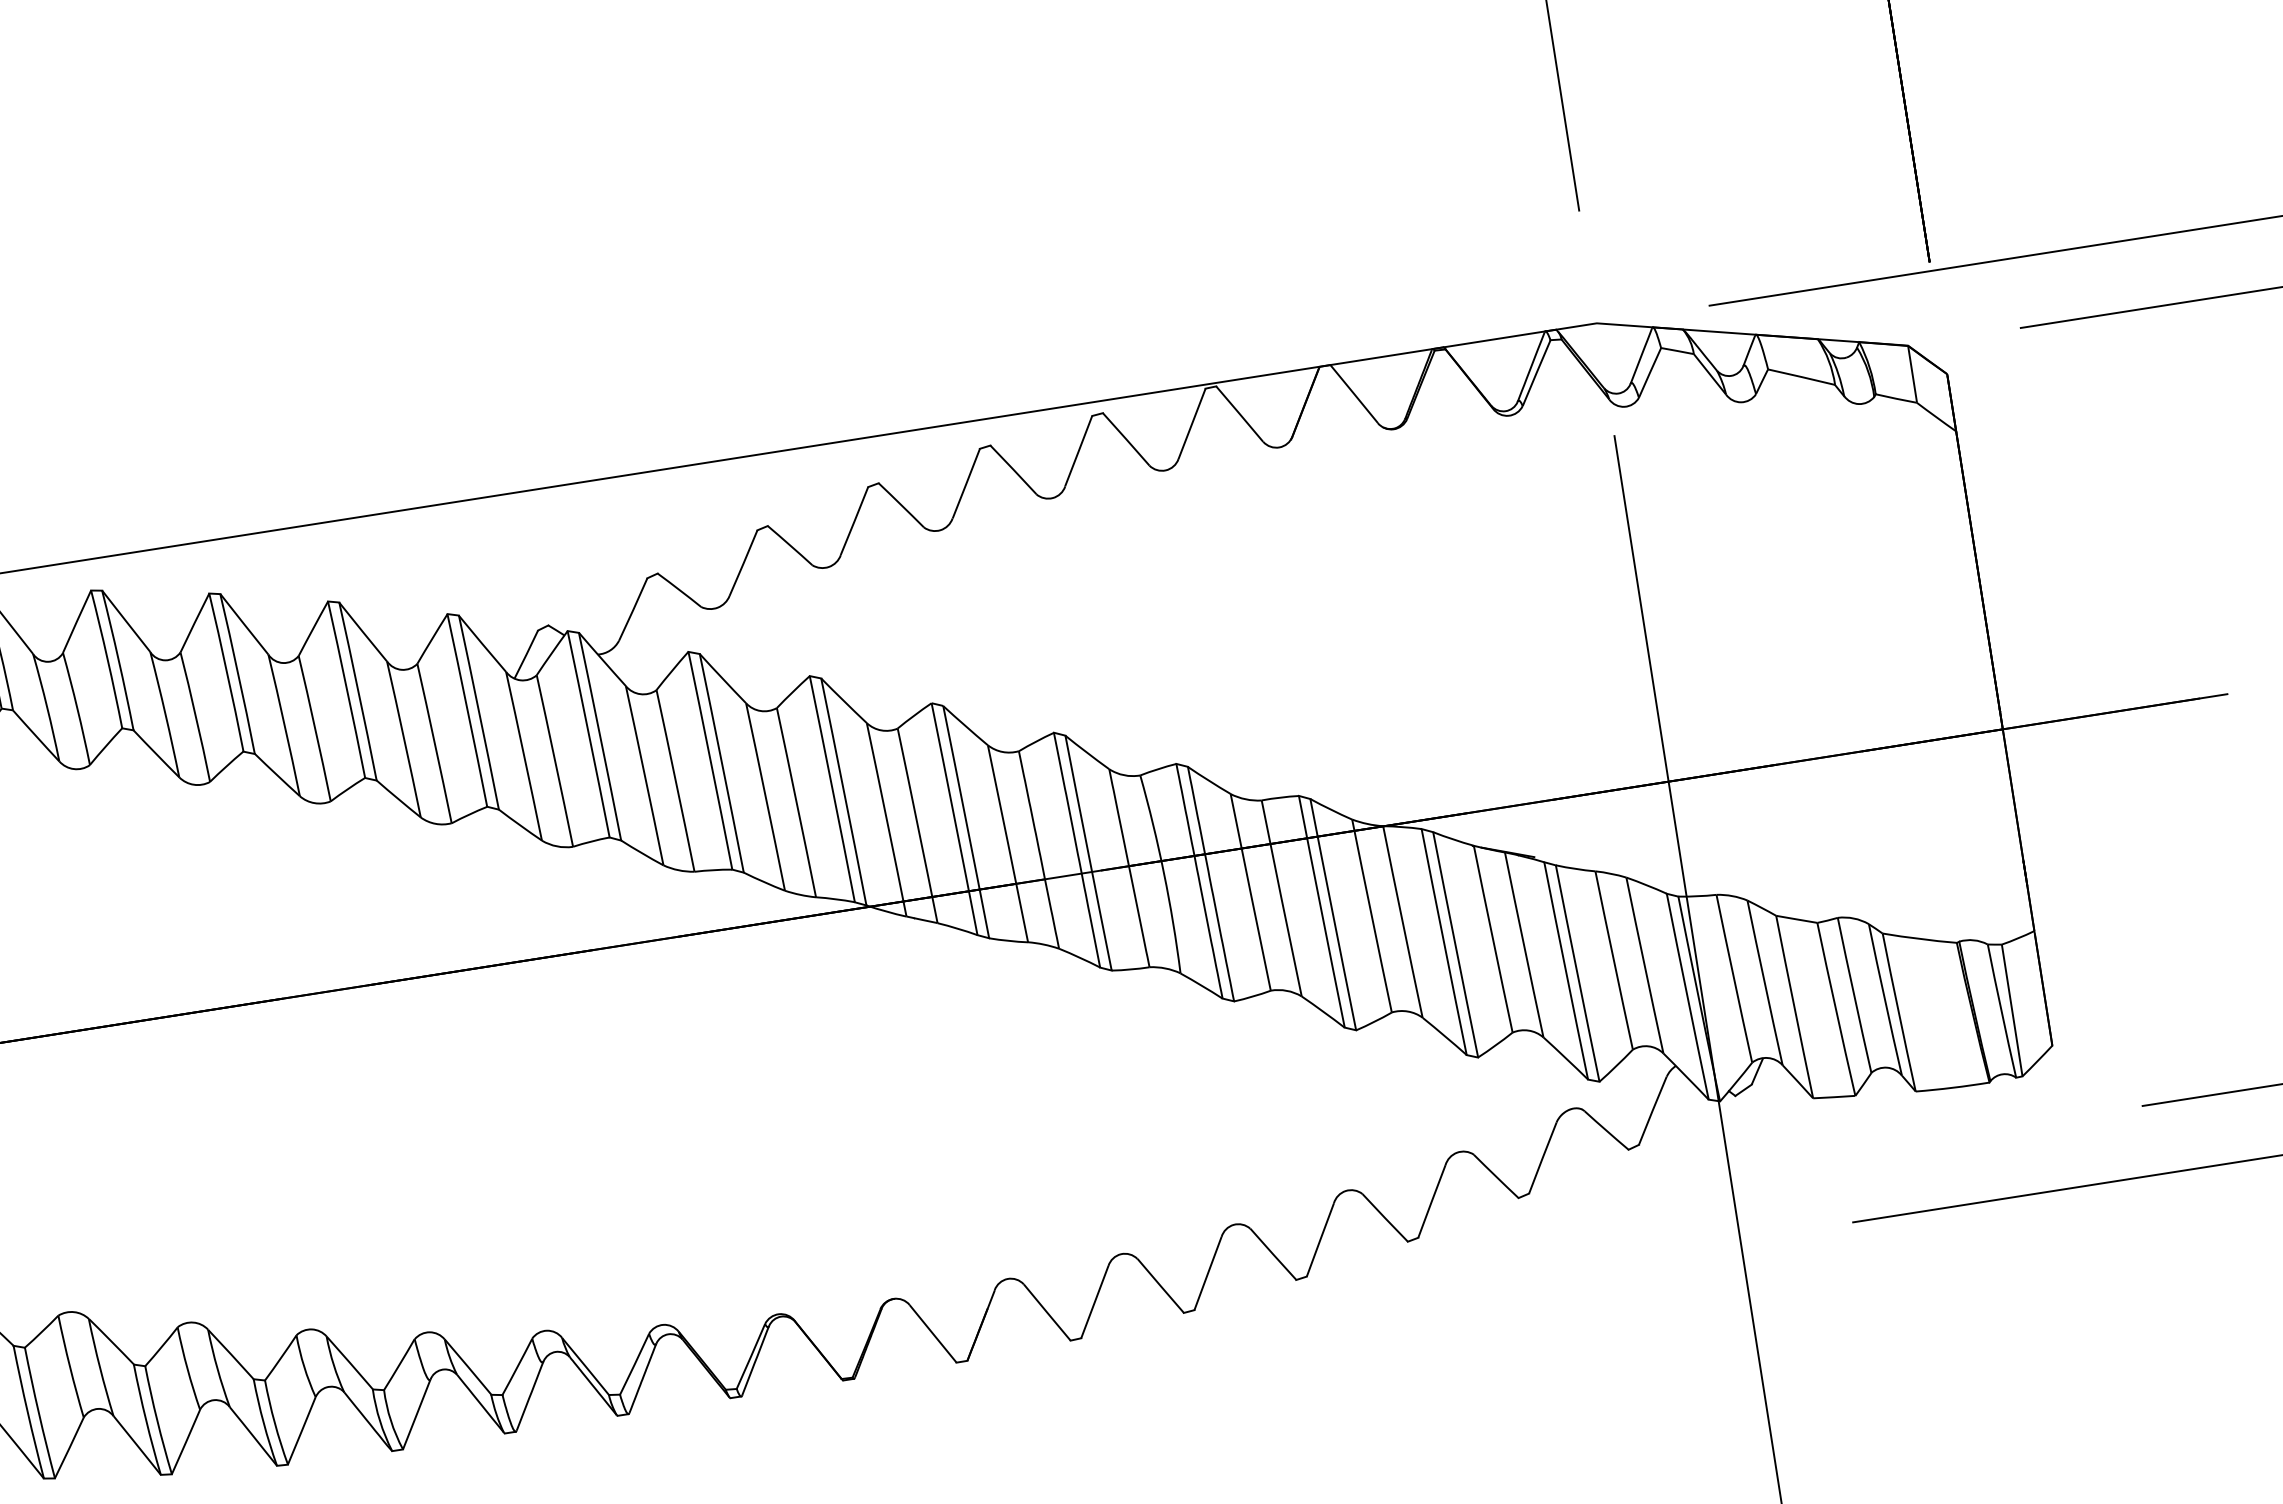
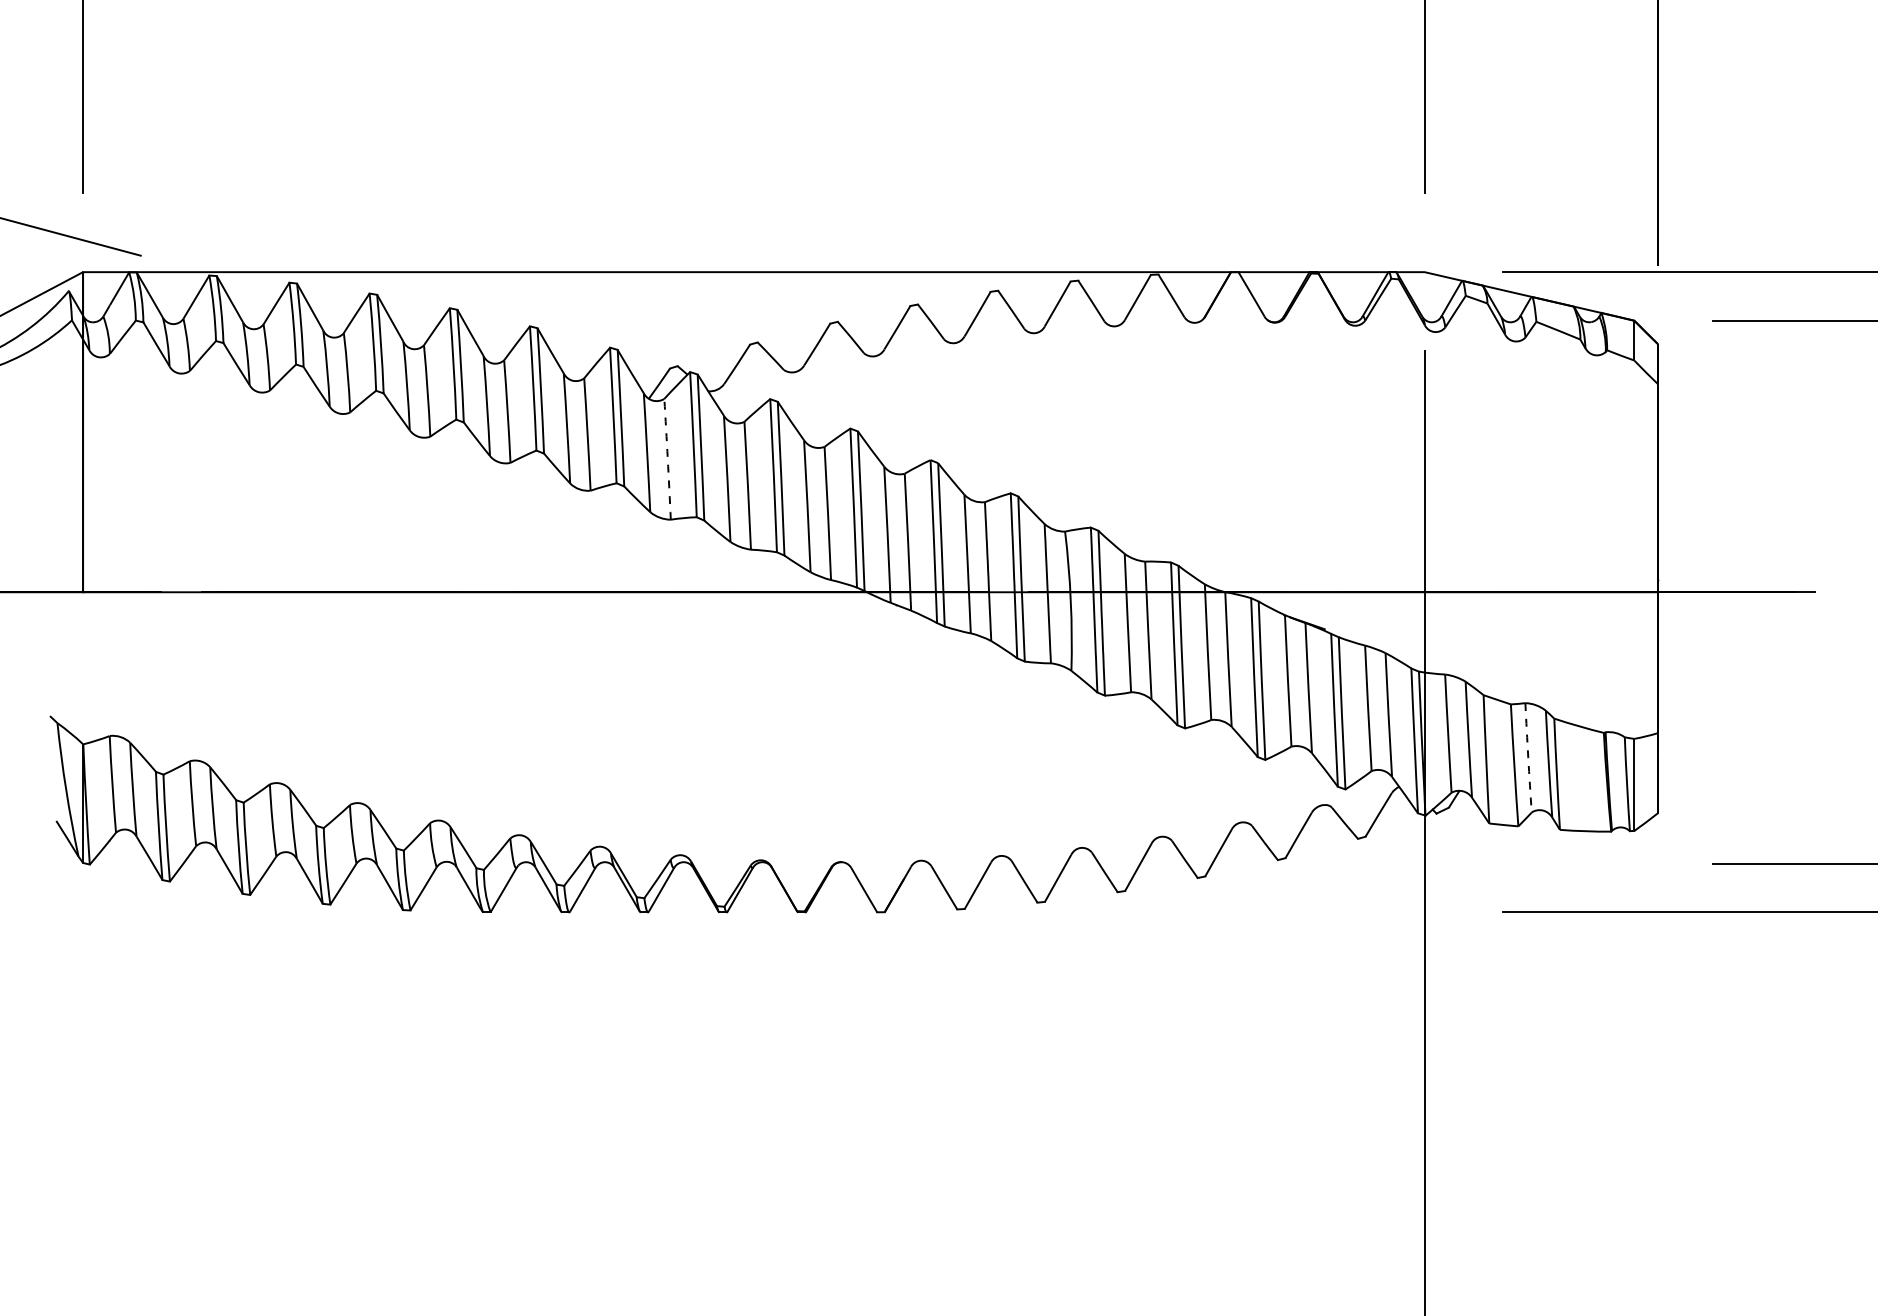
arc: (554, 761) -> (667, 459), solid -> dashed
arc: (1854, 994) -> (1528, 757), solid -> dashed

